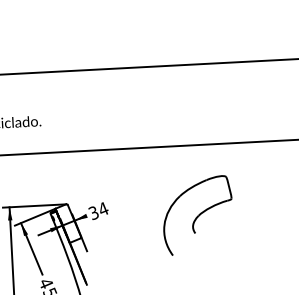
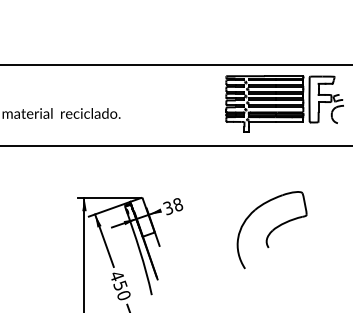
part: (204, 102) -> (284, 103), added
text: (103, 208) -> (178, 204), 34 -> 38
part: (197, 215) -> (271, 230), moved

